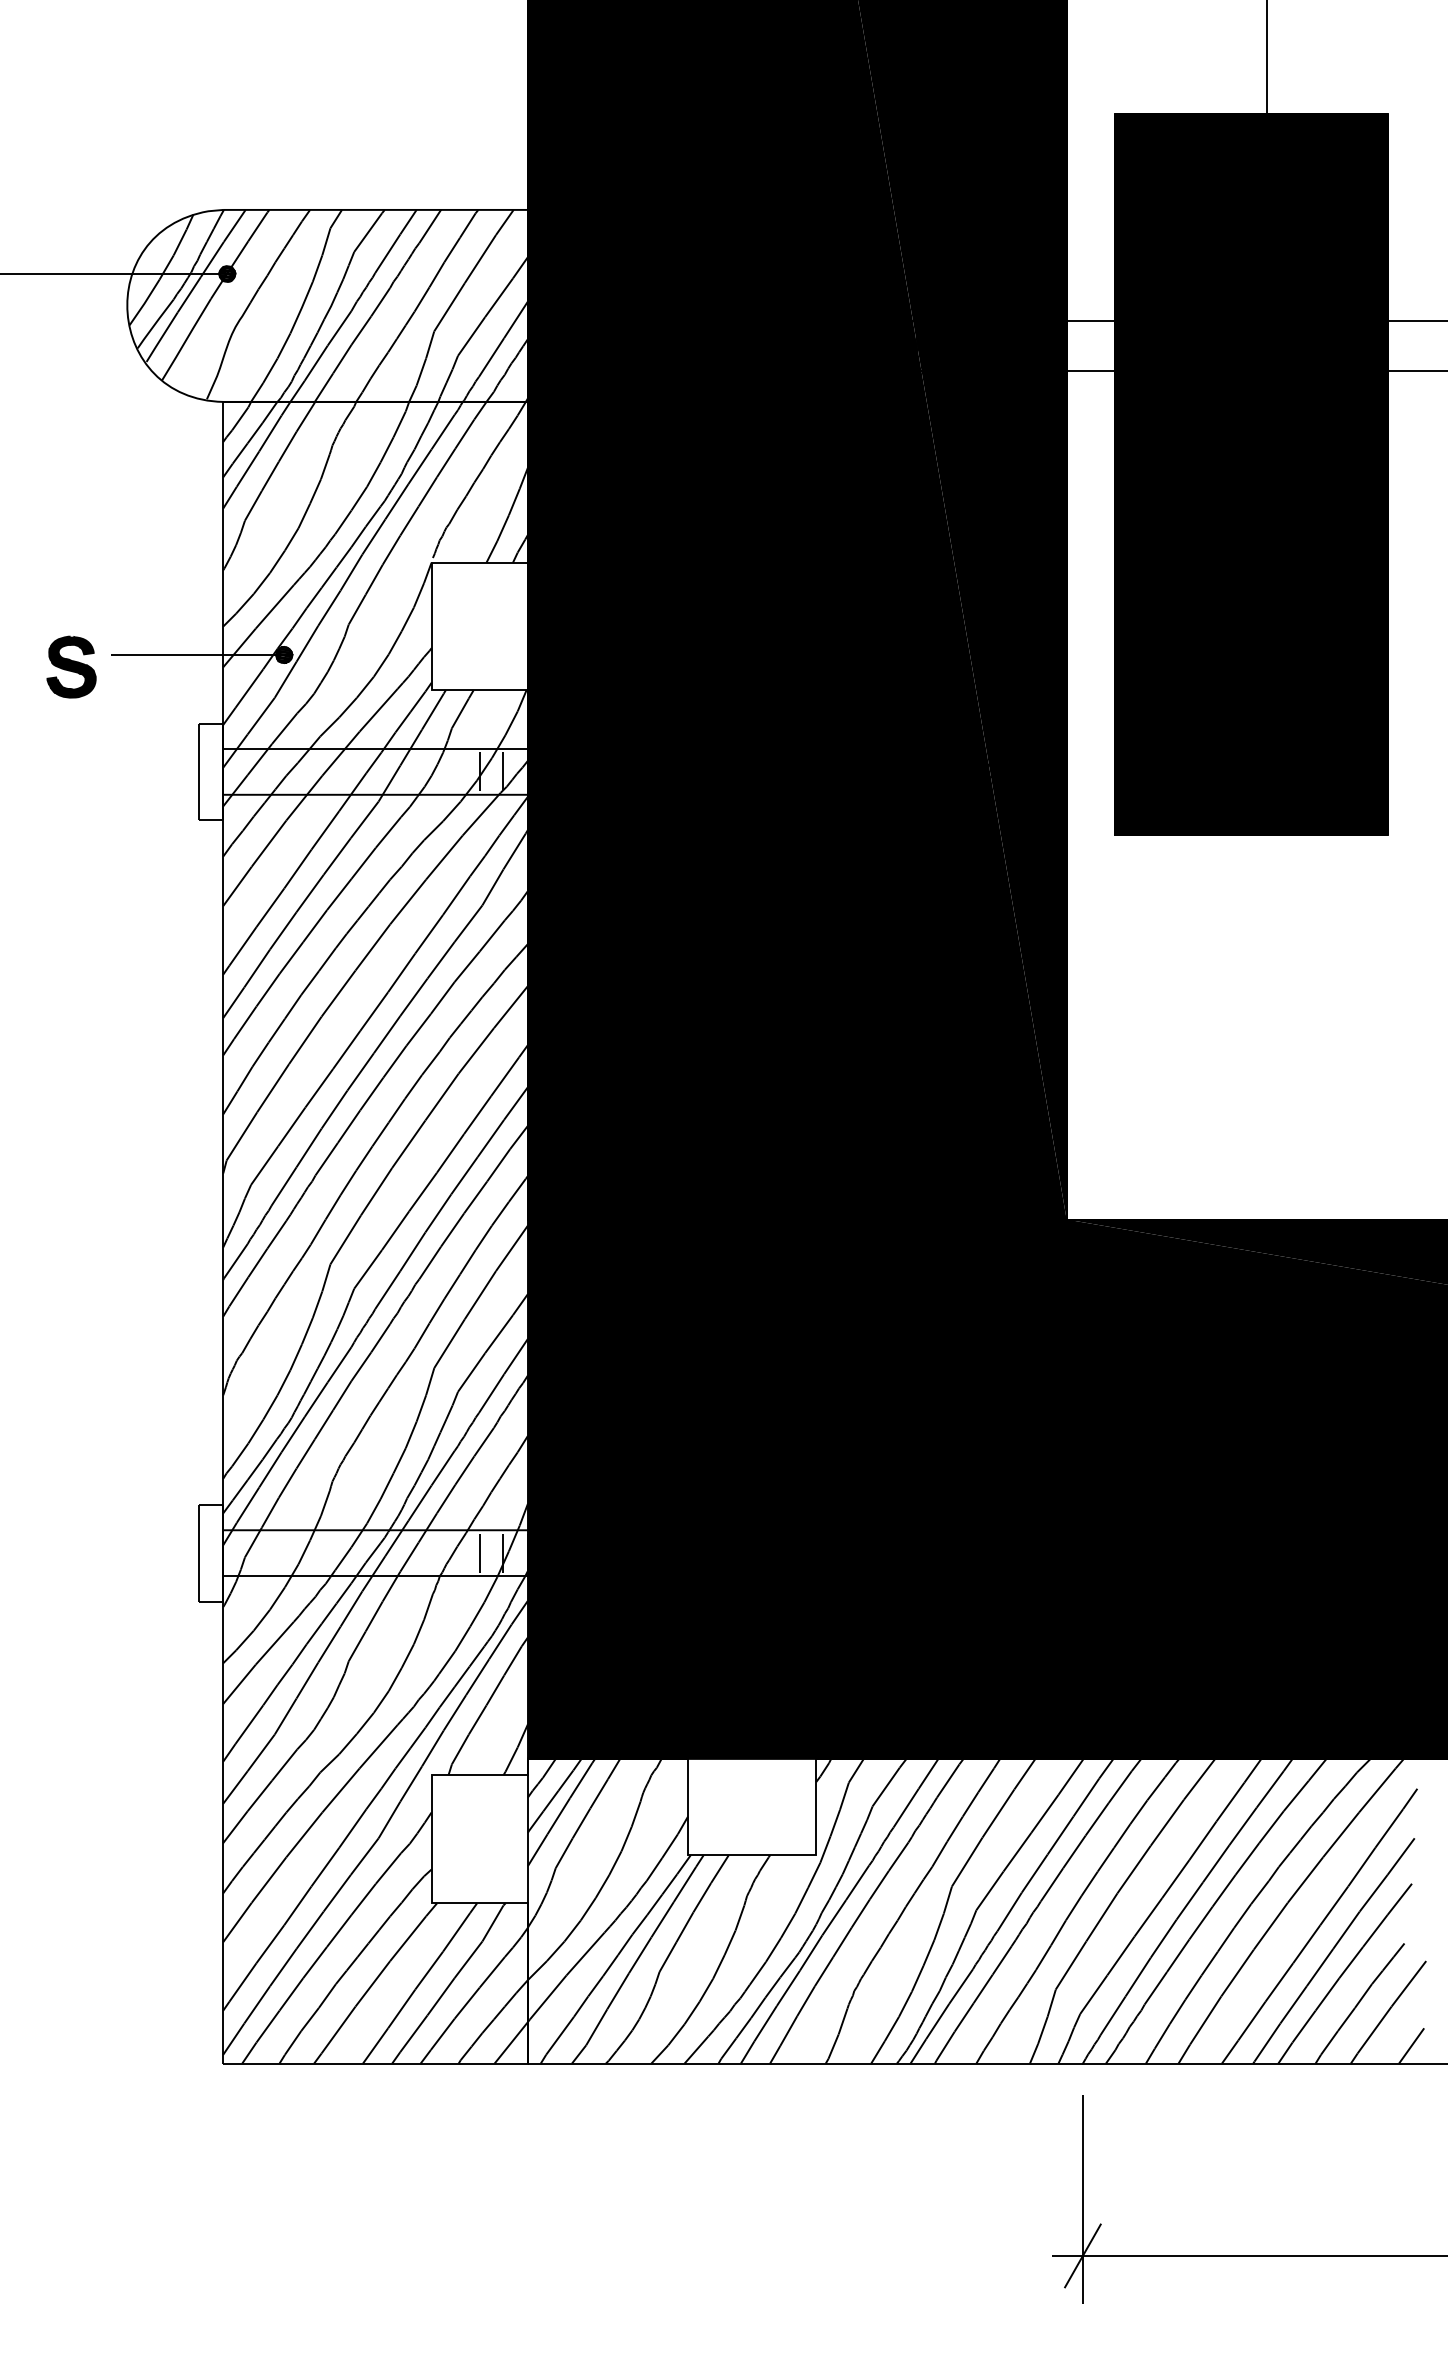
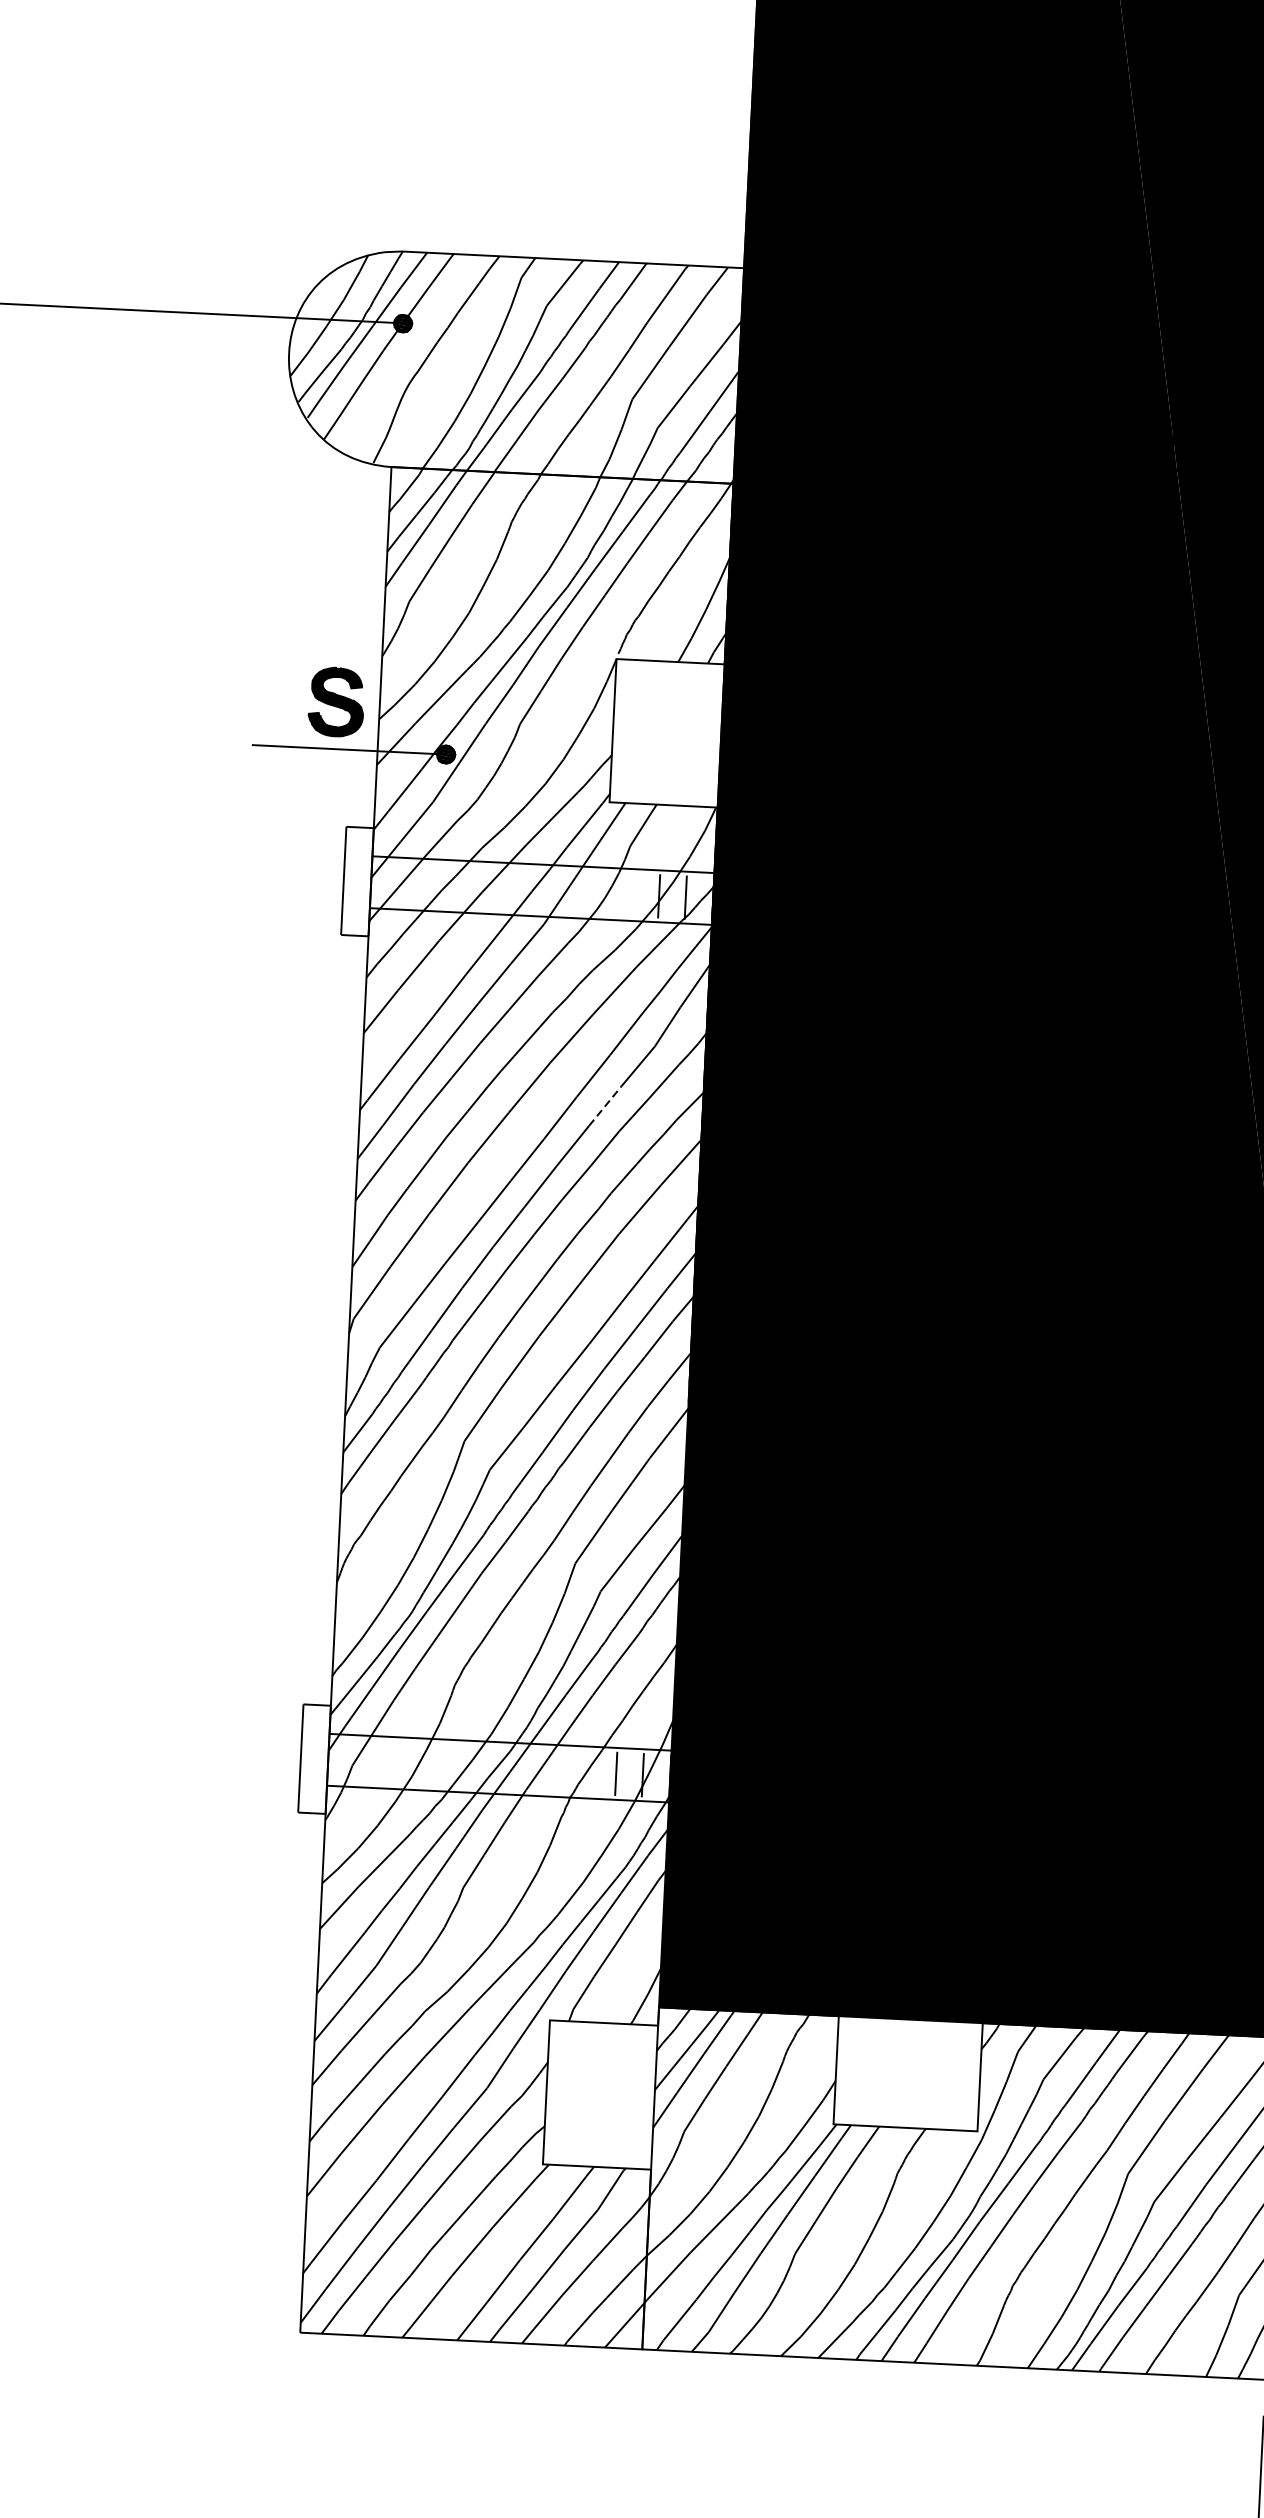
part: (71, 666) -> (336, 701), moved
line: (441, 960) -> (605, 1106), solid -> dashed

